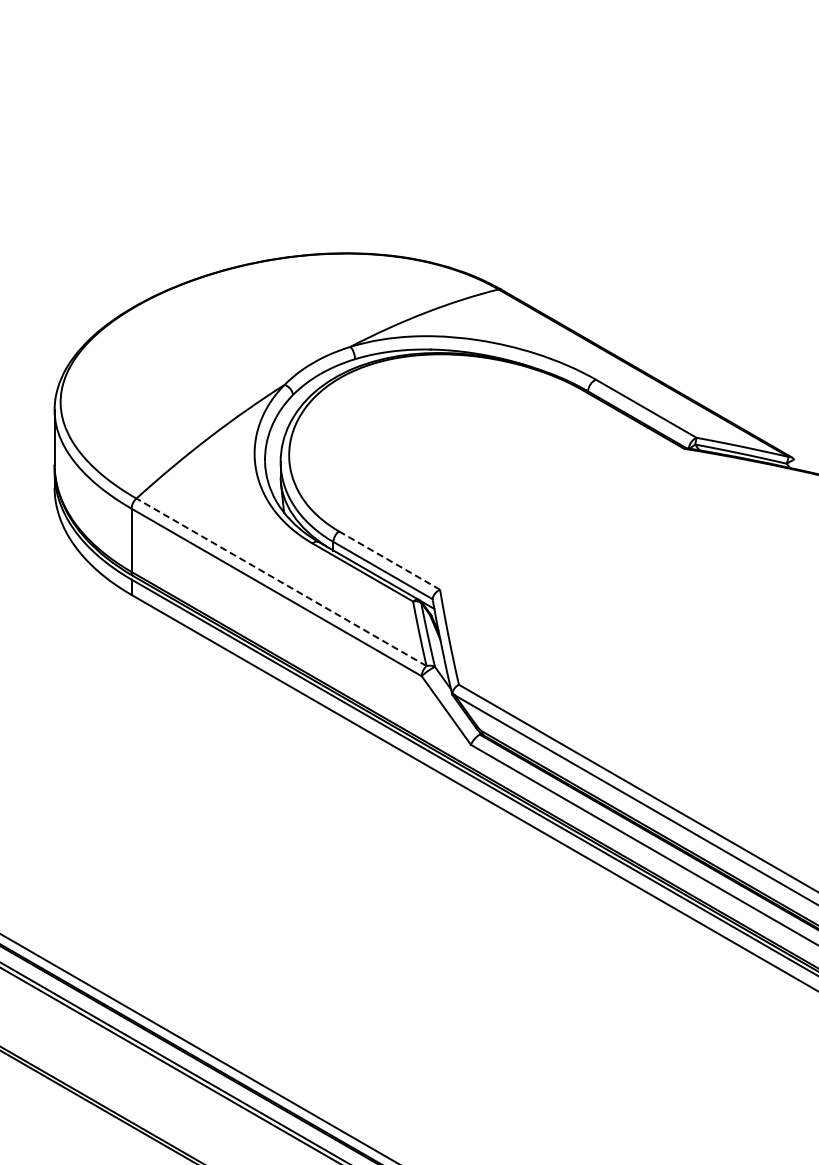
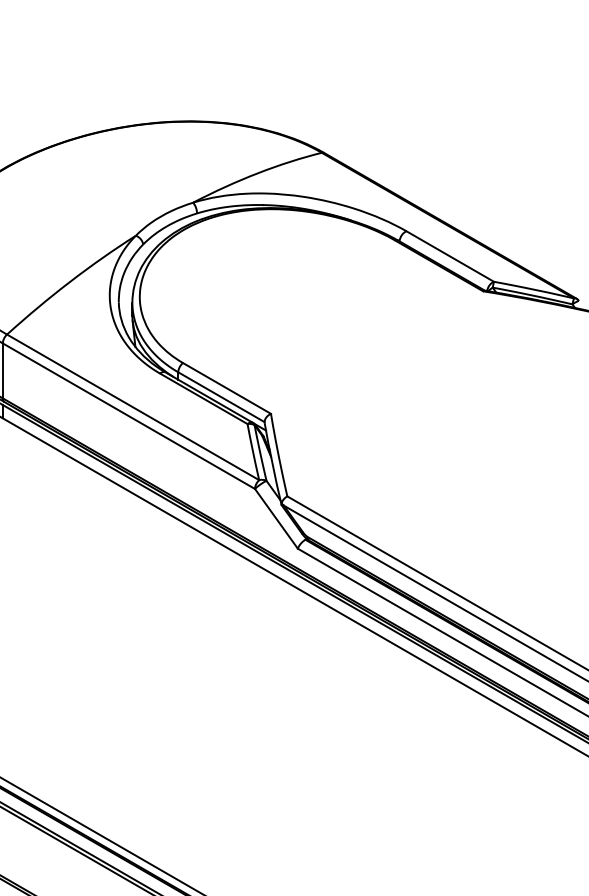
line: (389, 560) -> (227, 388), dashed -> solid
line: (281, 582) -> (133, 407), dashed -> solid

